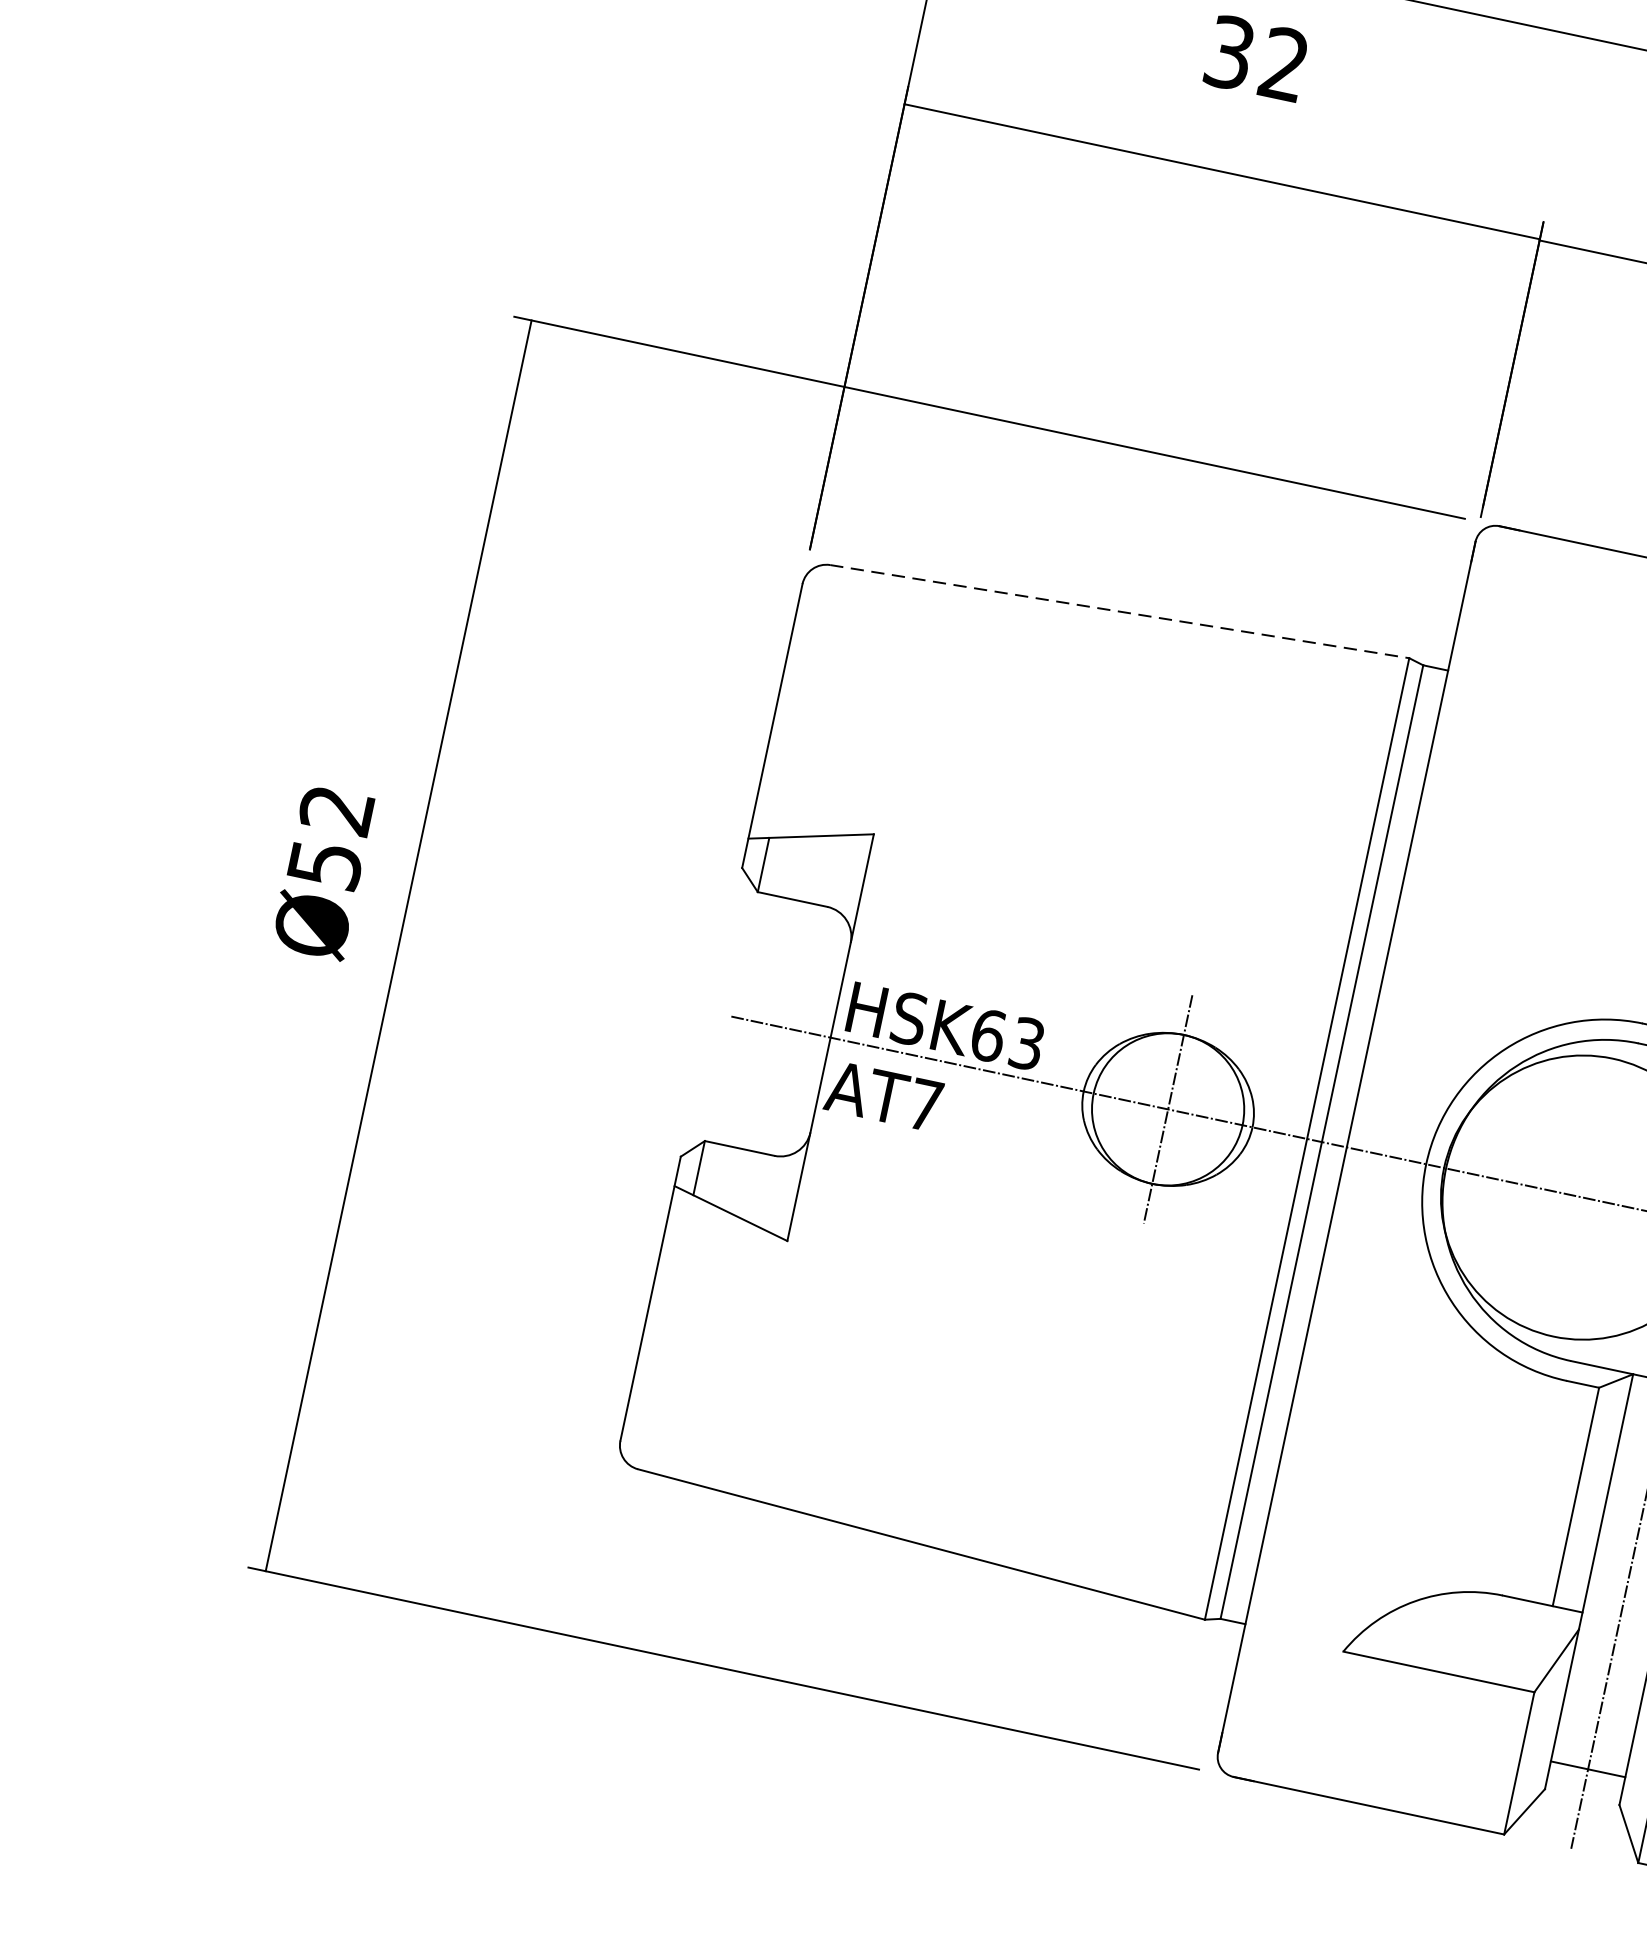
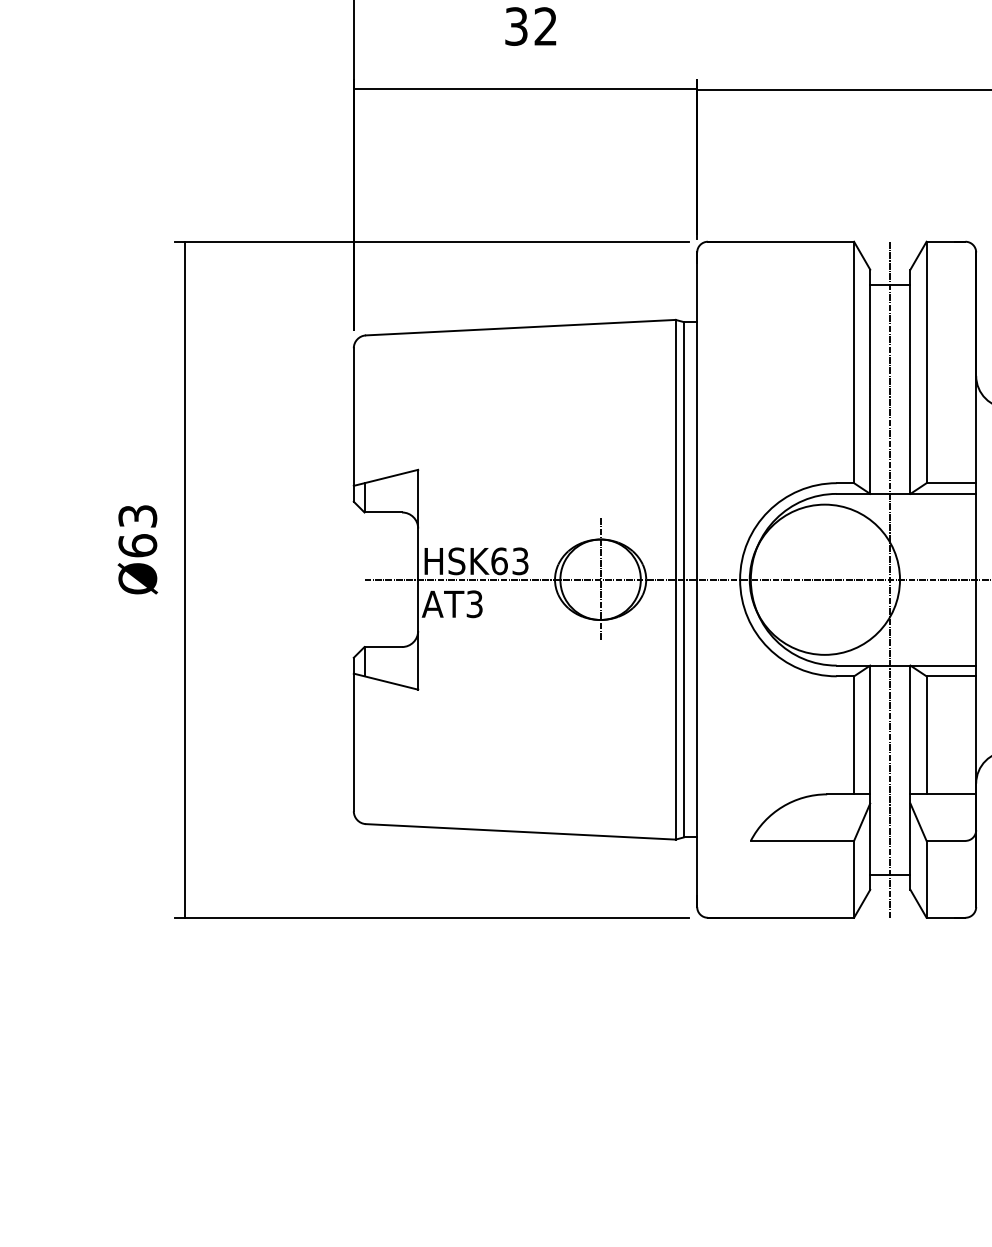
line: (1120, 611) -> (521, 327), dashed -> solid
text: (330, 837) -> (137, 531), Ø52 -> Ø63
text: (925, 1105) -> (474, 604), AT7 -> AT3

